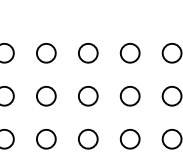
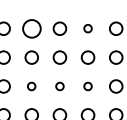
circle: (45, 52) -> (31, 28), size x1.4
circle: (129, 52) -> (87, 28), size x0.6
circle: (45, 139) -> (31, 86), size x0.6
circle: (87, 139) -> (59, 86), size x0.6
circle: (129, 139) -> (87, 86), size x0.6

